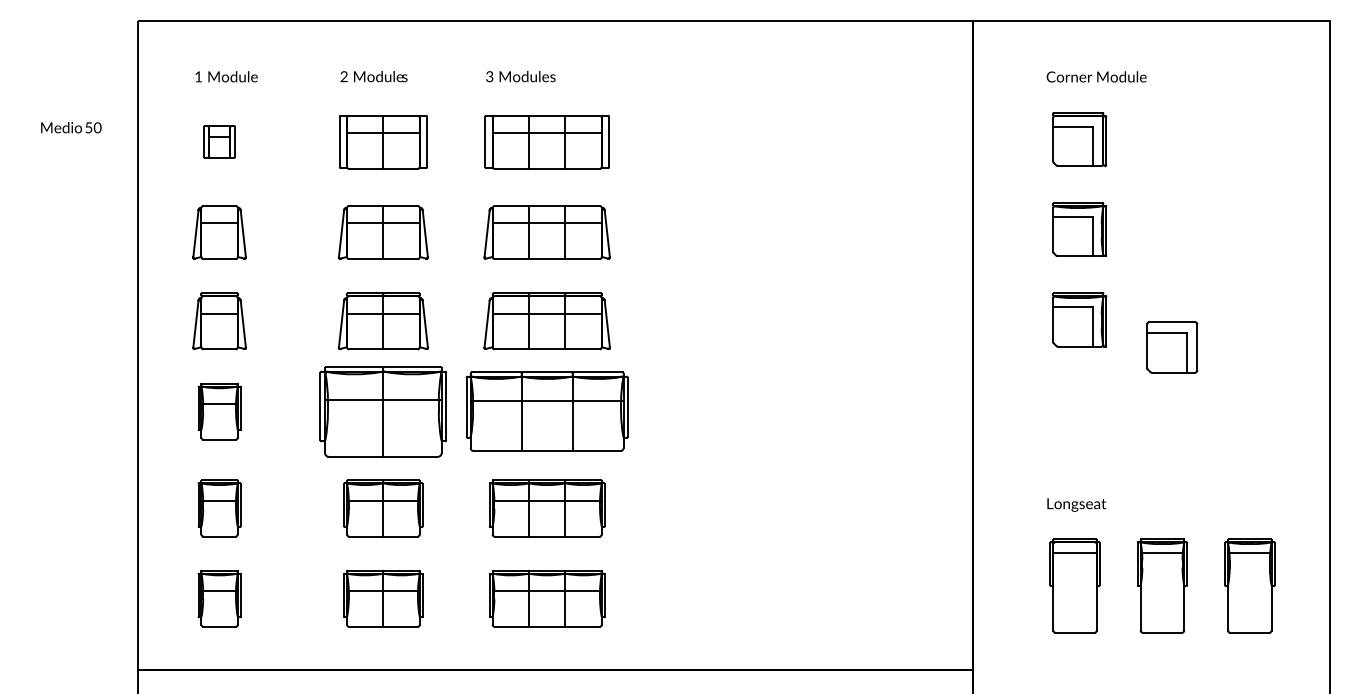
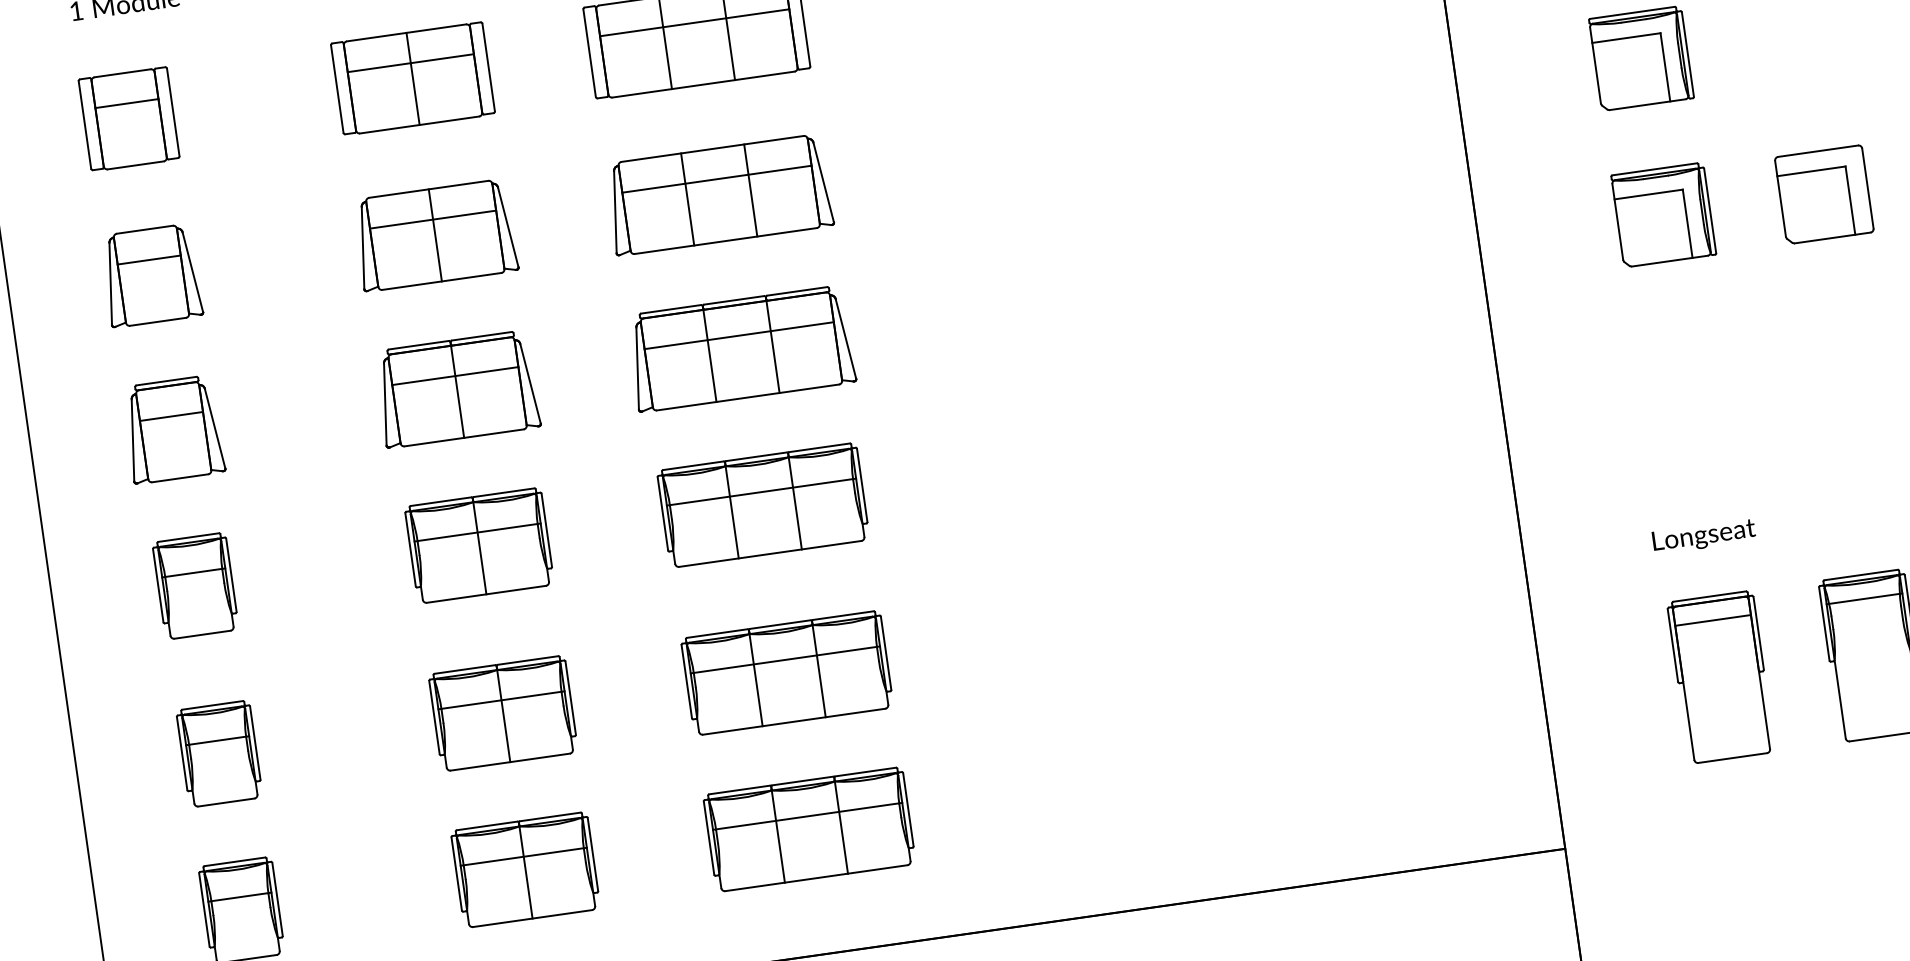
part: (219, 141) -> (128, 117), size x1.67
part: (1172, 347) -> (1824, 194), moved
part: (383, 411) -> (479, 545), size x0.62
part: (547, 411) -> (763, 505), size x0.71

